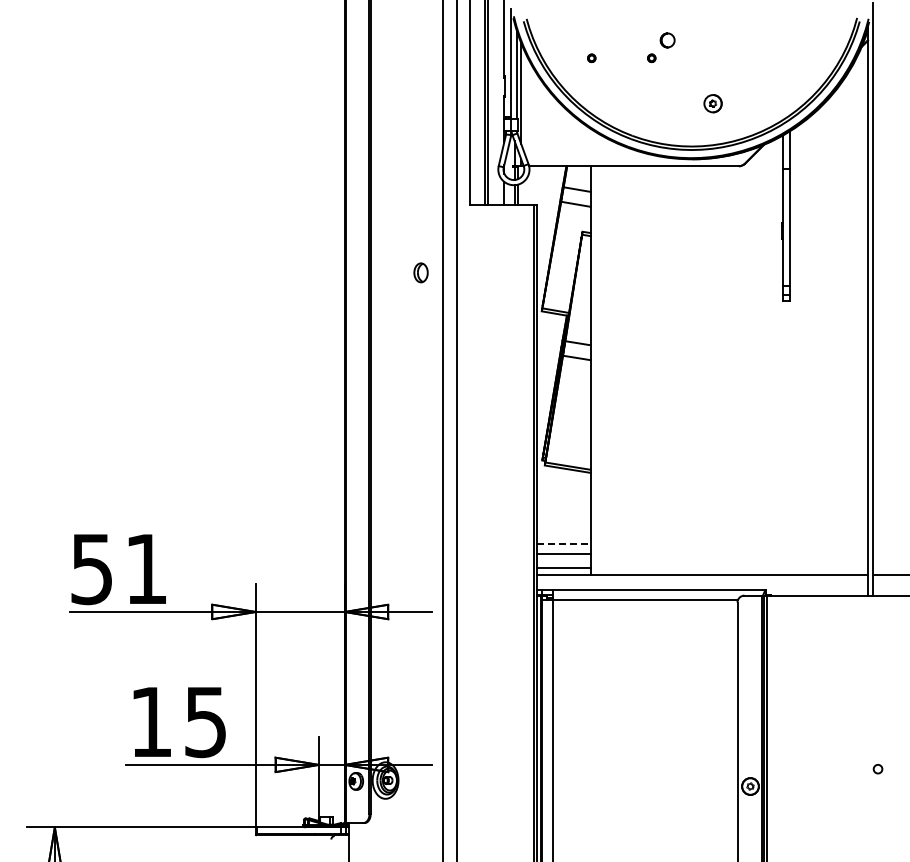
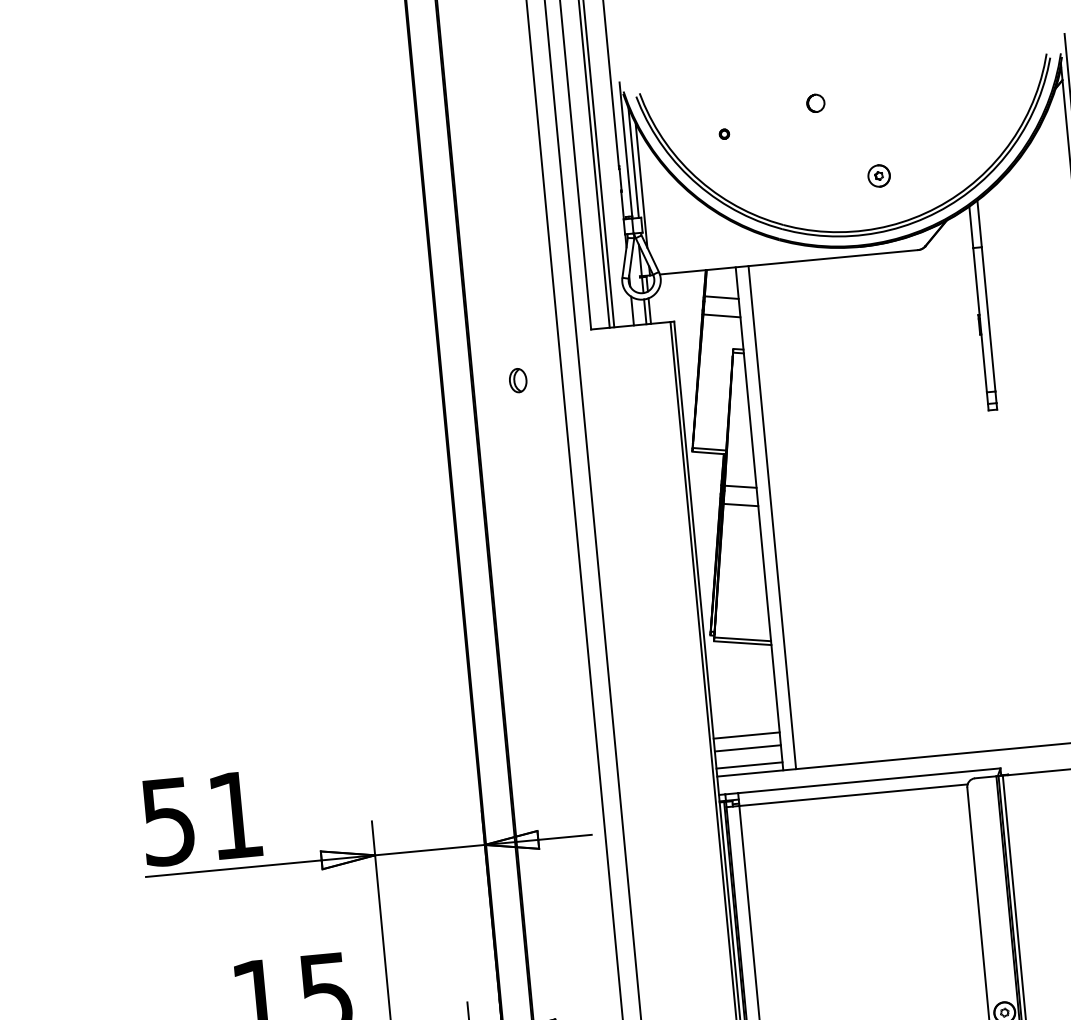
part: (651, 58) -> (798, 127), removed
part: (420, 272) -> (517, 380), moved
line: (601, 370) -> (772, 517), added
line: (563, 543) -> (746, 735), dashed -> solid

